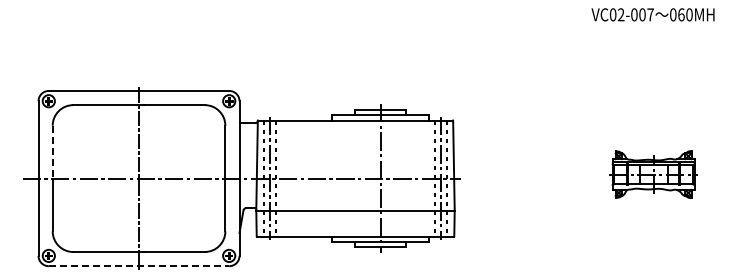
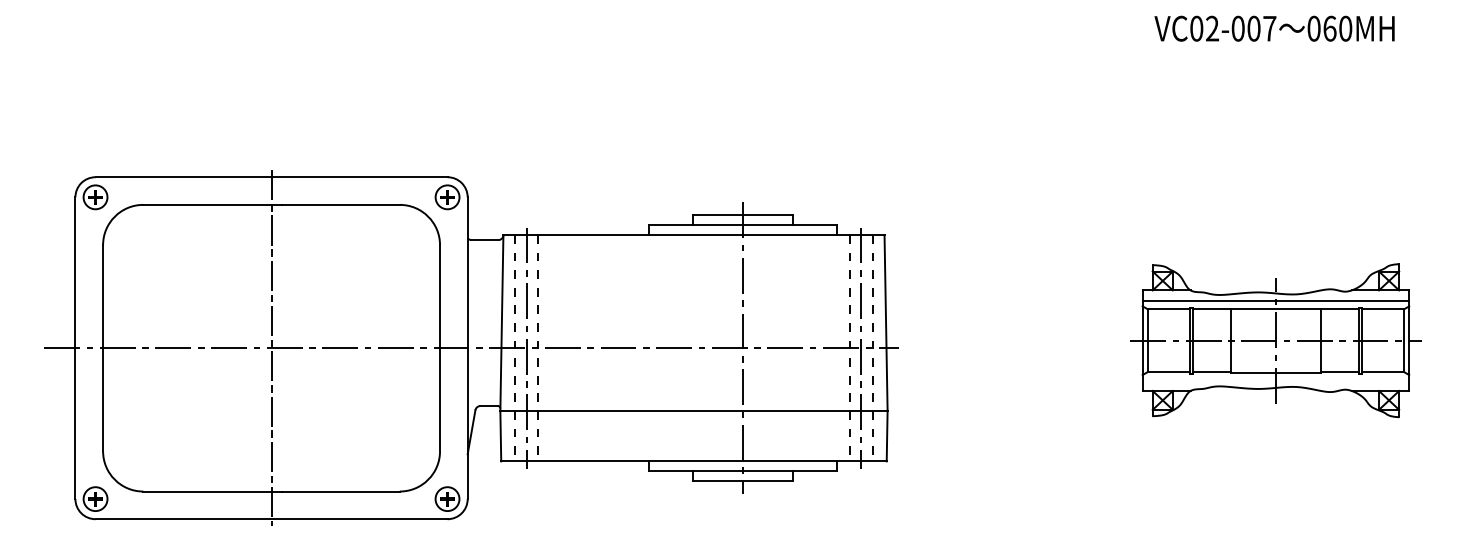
line: (52, 152) -> (102, 297), dashed -> solid
part: (653, 174) -> (1275, 340), size x1.67
line: (139, 266) -> (272, 519), dashed -> solid

